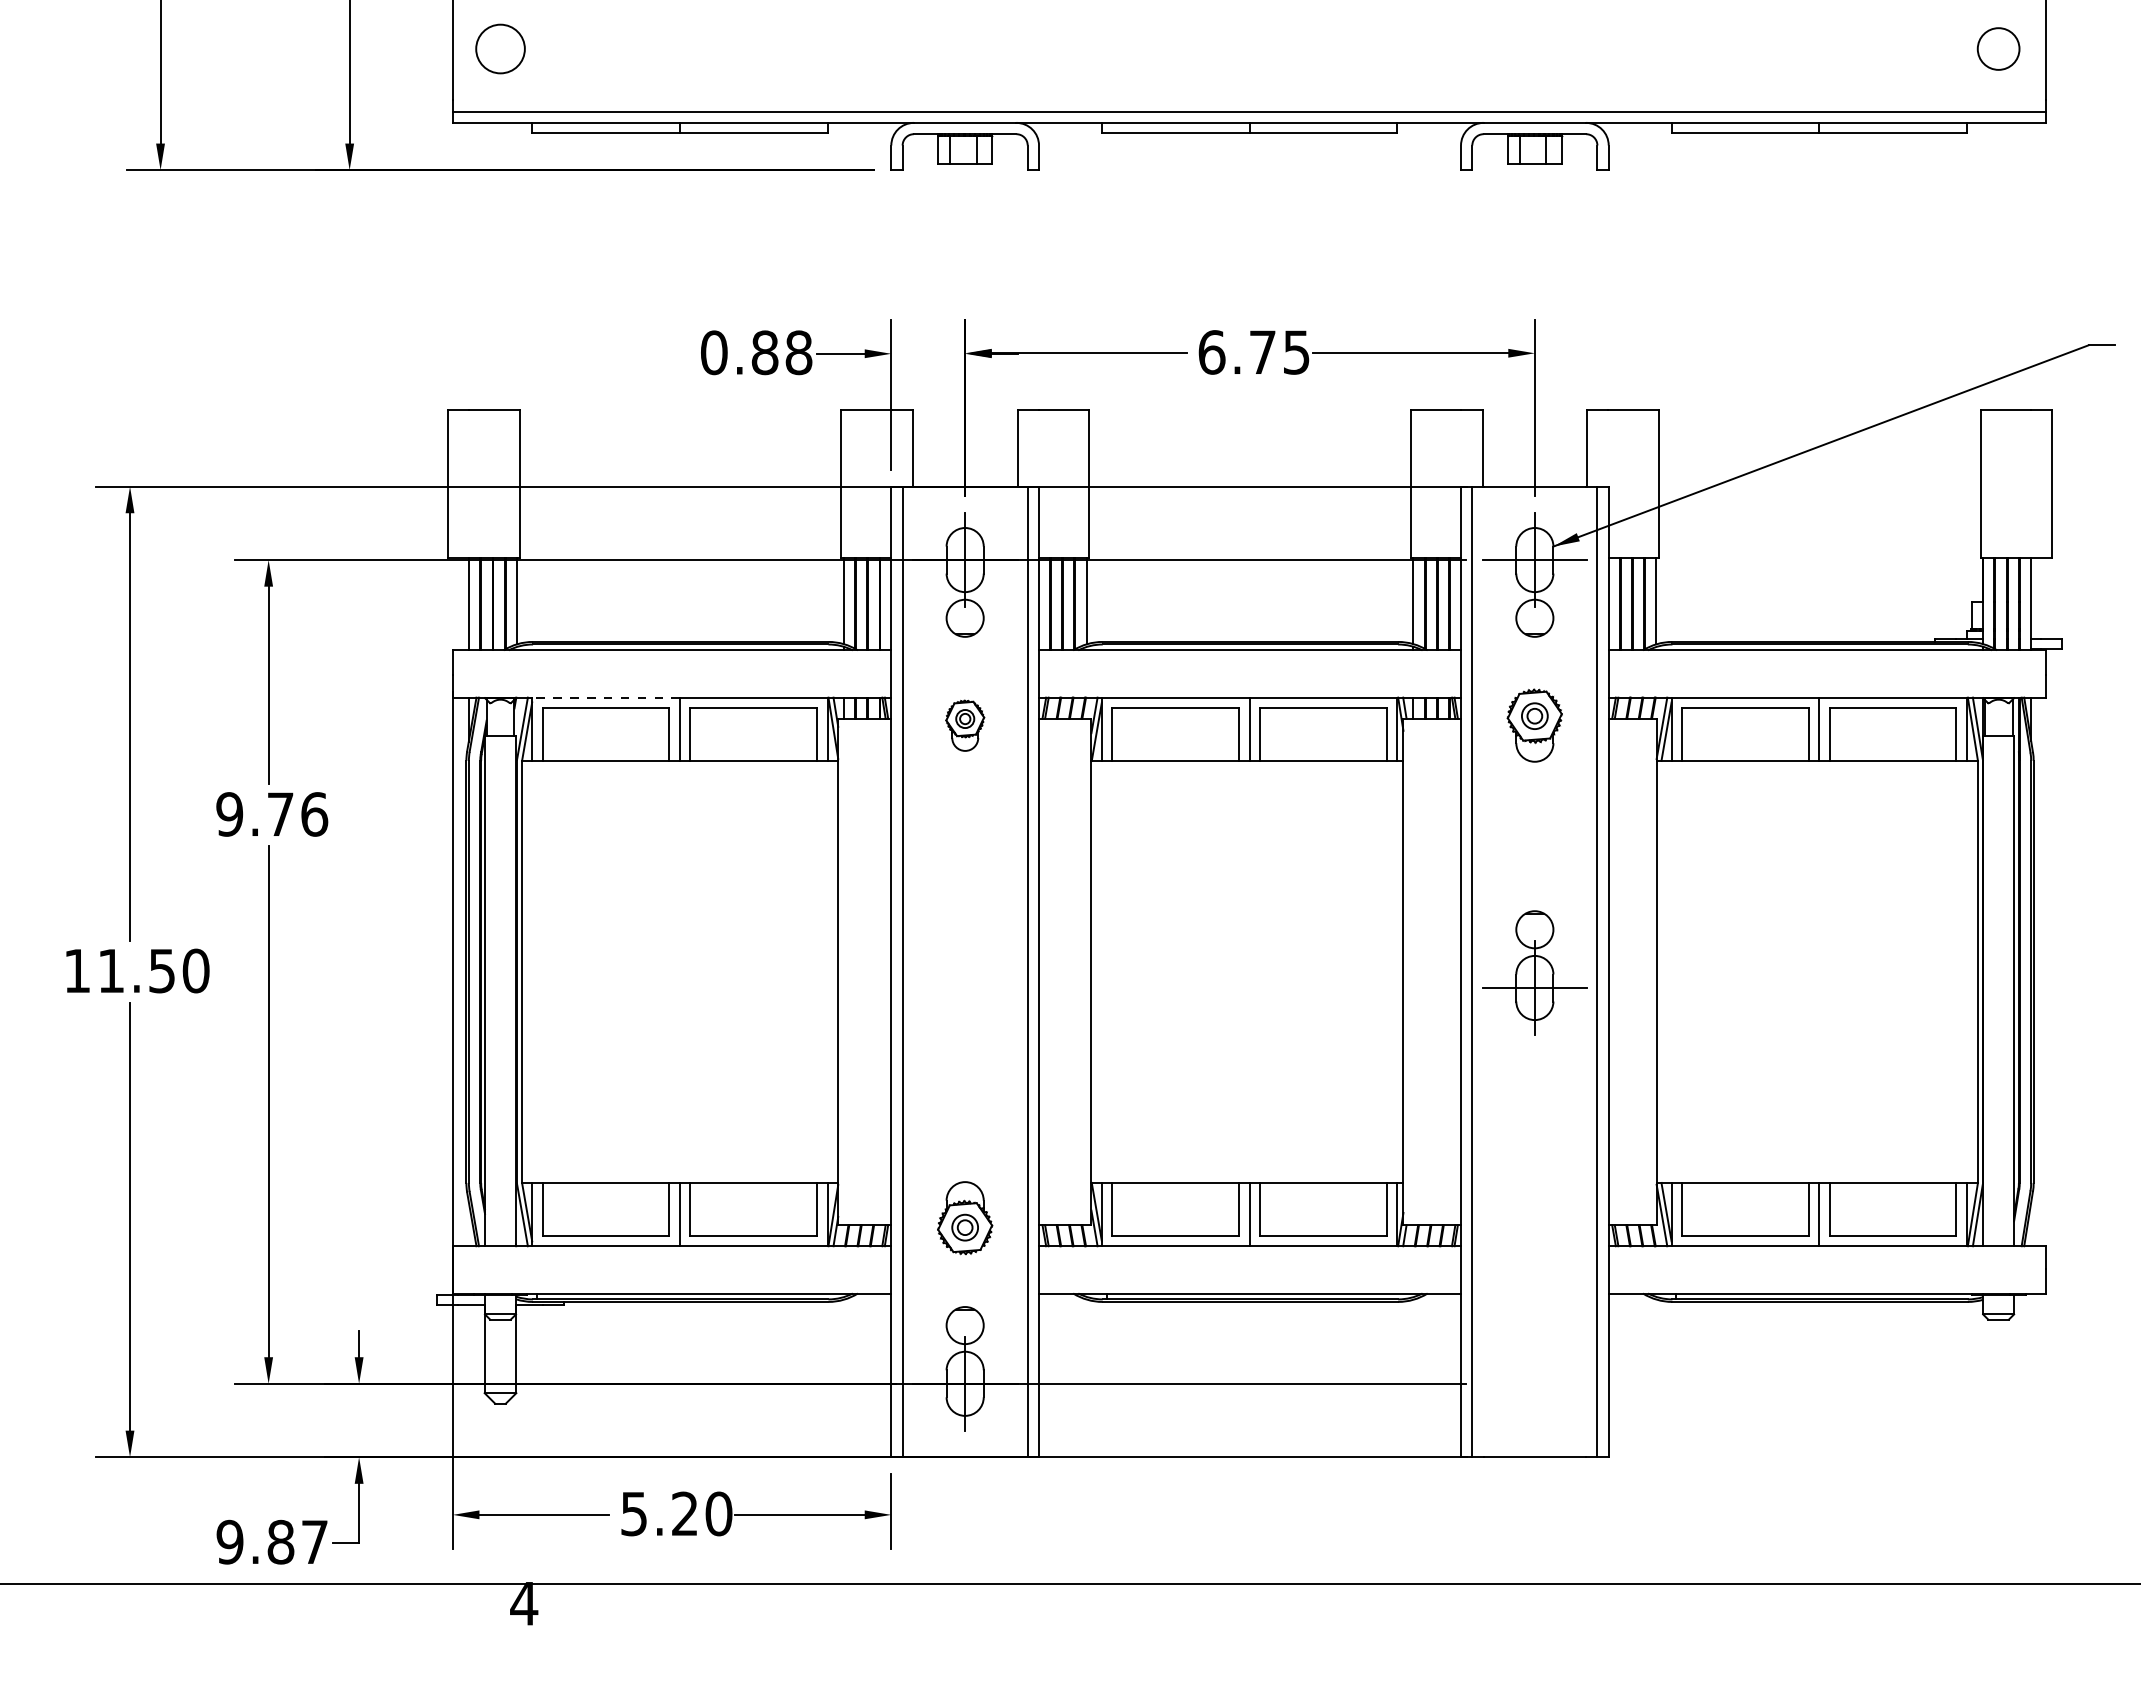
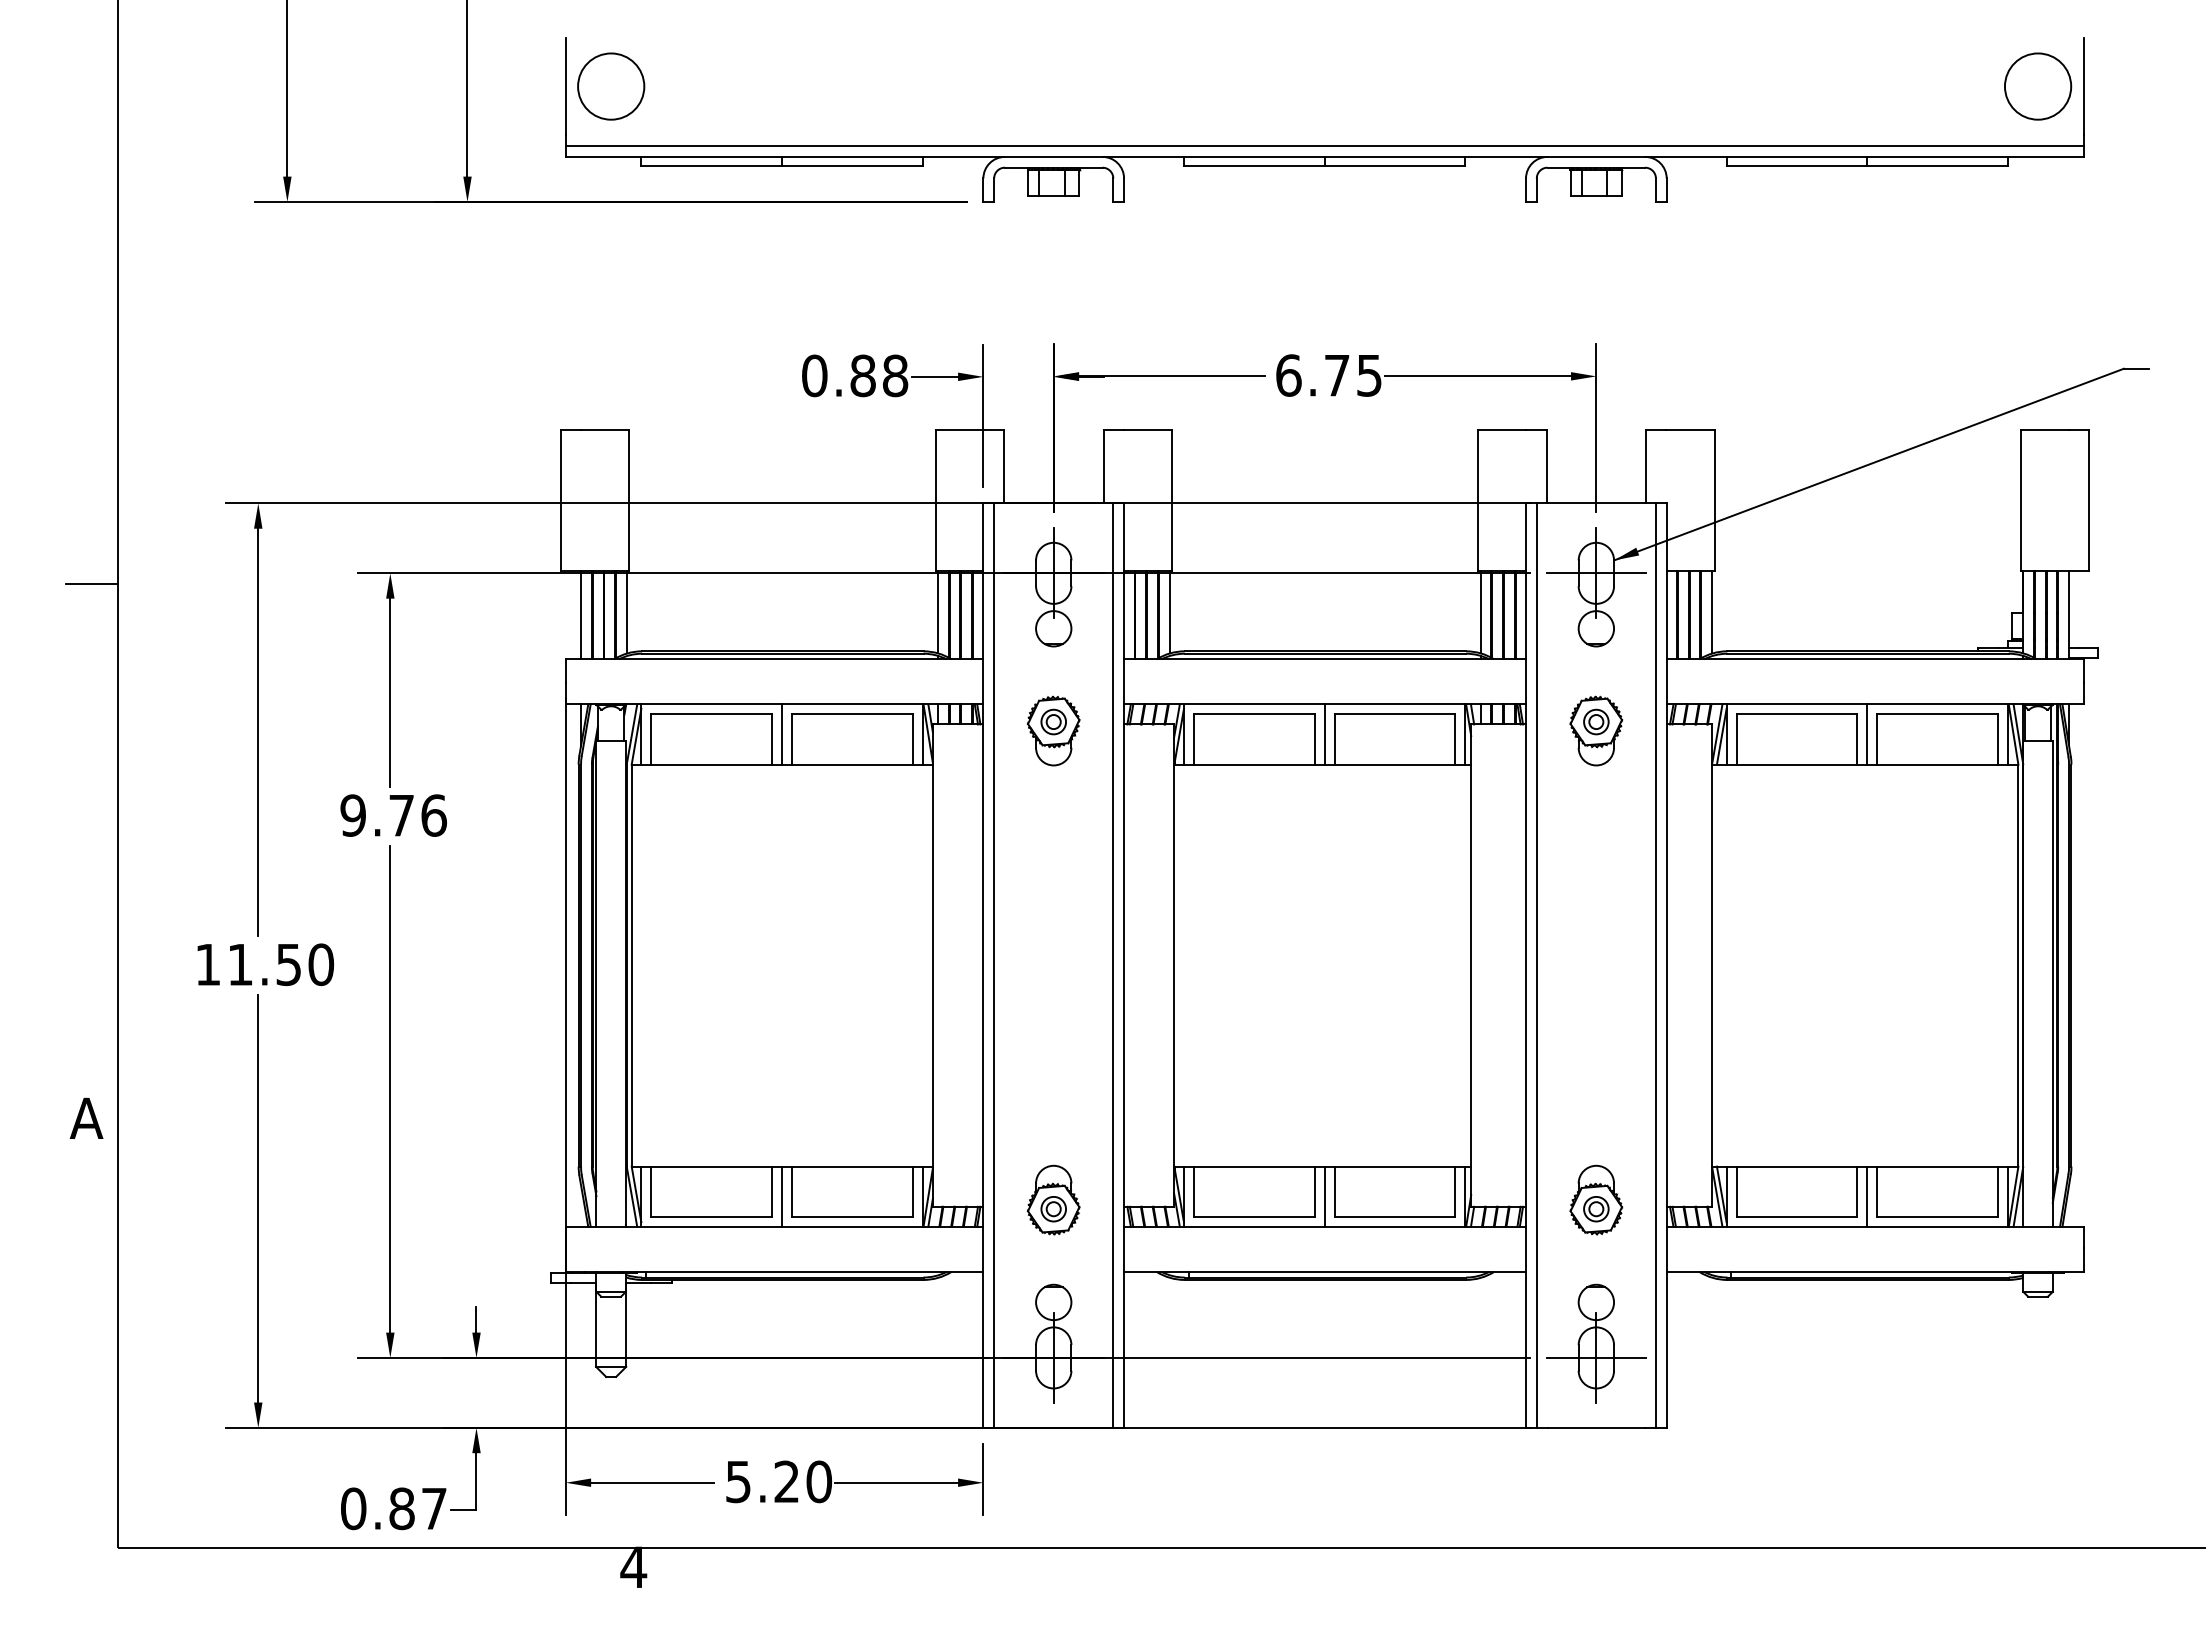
circle: (500, 48) -> (611, 86), size x1.43
circle: (1998, 48) -> (2037, 86), size x1.67
line: (605, 697) -> (711, 704), dashed -> solid
part: (964, 725) -> (1053, 730), size x1.43
part: (1535, 972) -> (1596, 1343), moved
part: (1535, 1217) -> (1596, 1199), added
text: (229, 1541) -> (353, 1508), 9.87 -> 0.87

